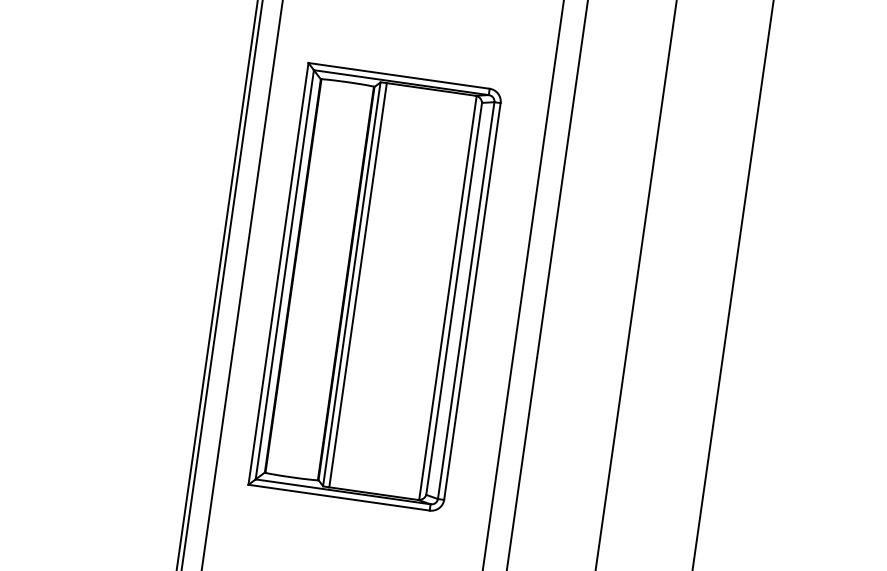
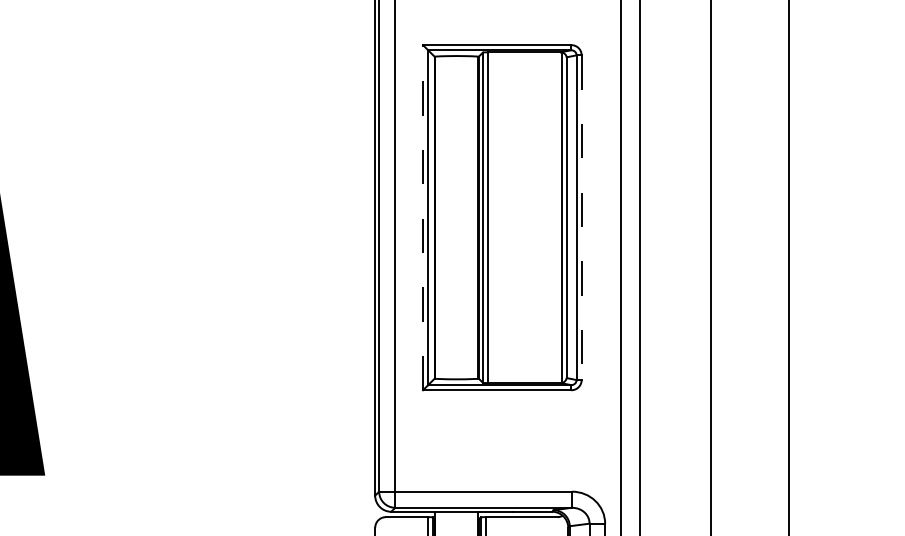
line: (279, 273) -> (423, 217), solid -> dashed
line: (472, 302) -> (581, 218), solid -> dashed

